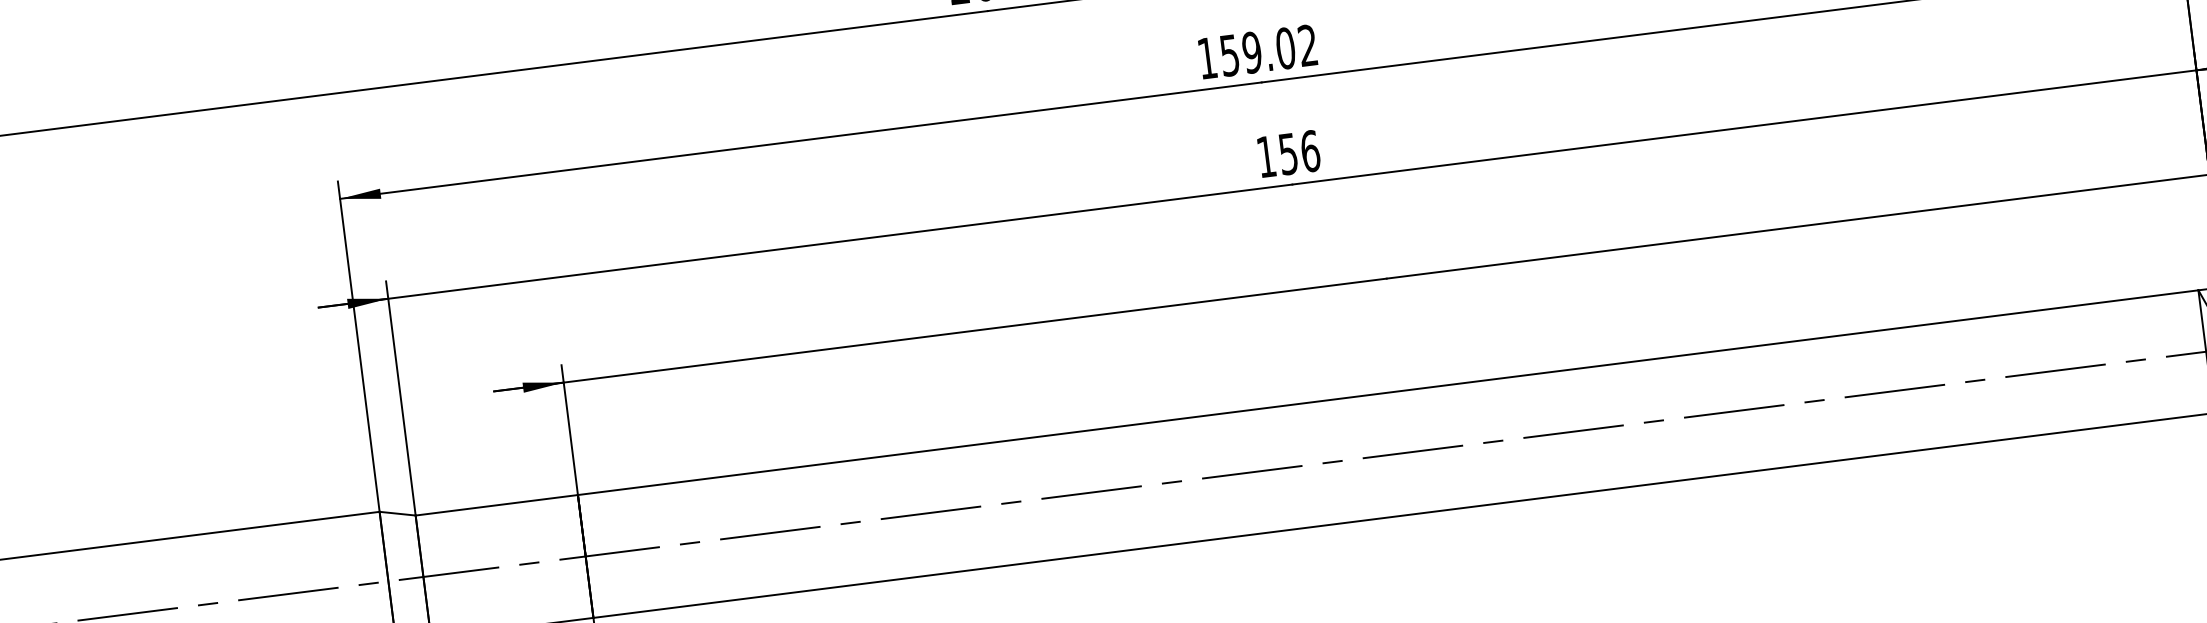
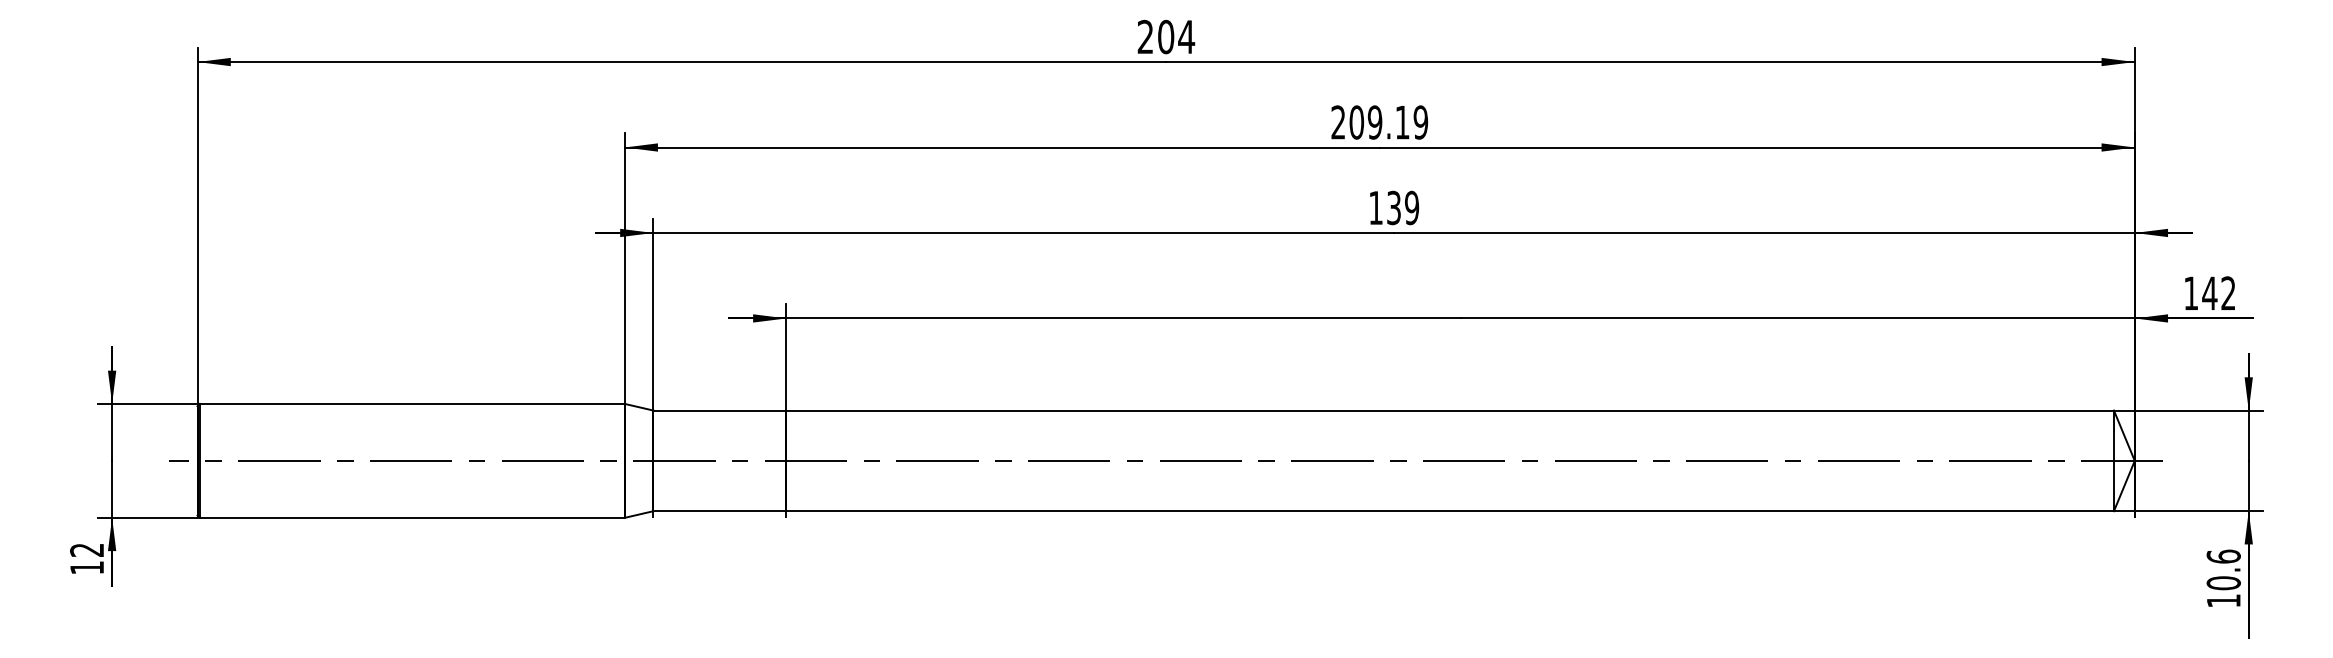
text: (1257, 51) -> (1379, 122), 159.02 -> 209.19
text: (1299, 152) -> (1403, 207), 156 -> 139

